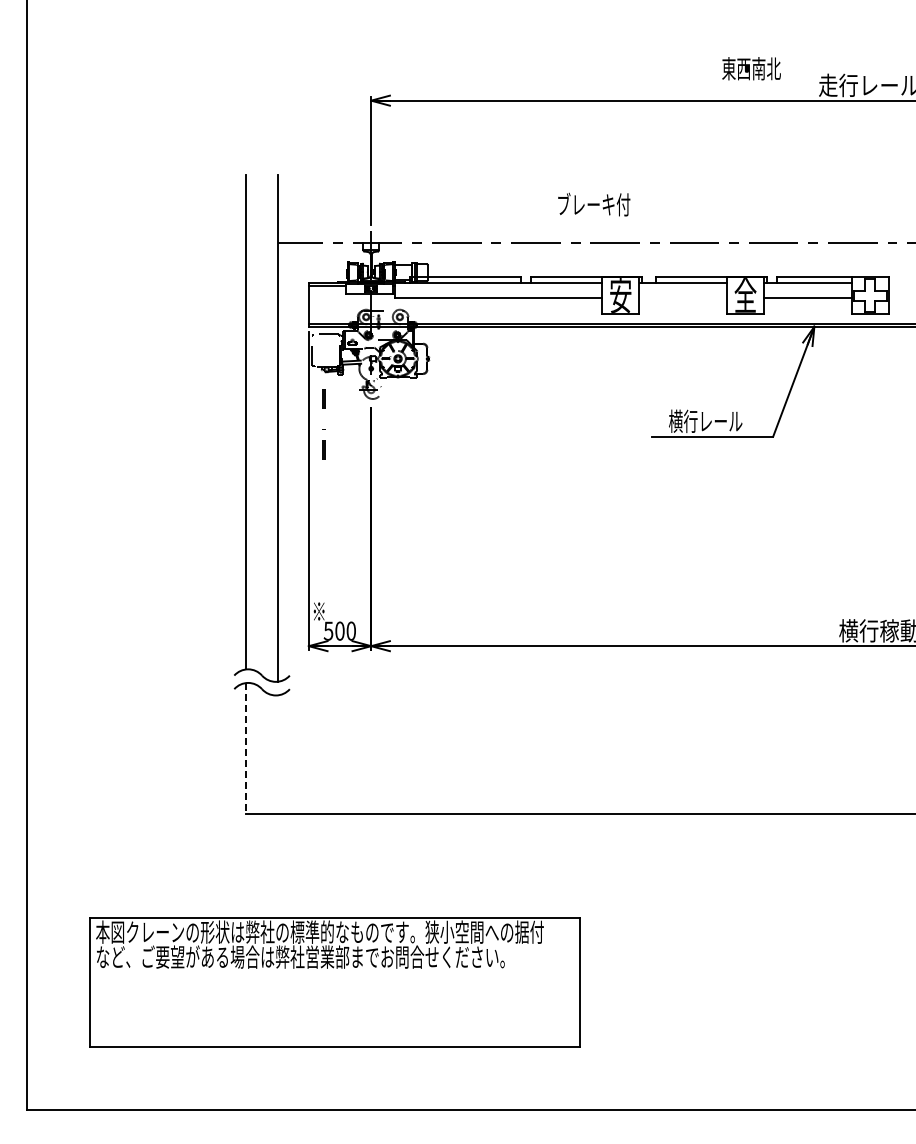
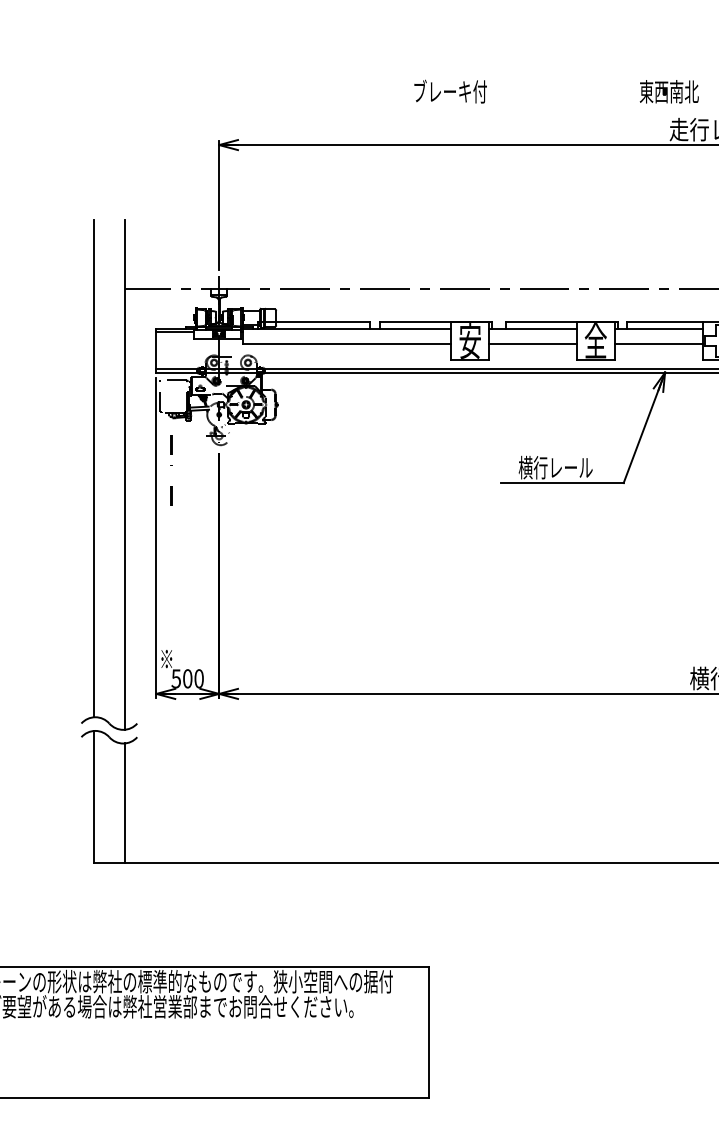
text: (751, 68) -> (669, 91), moved
text: (594, 204) -> (450, 91), moved
line: (682, 298) -> (532, 344), added
line: (246, 749) -> (93, 797), dashed -> solid
line: (277, 754) -> (124, 802), added

